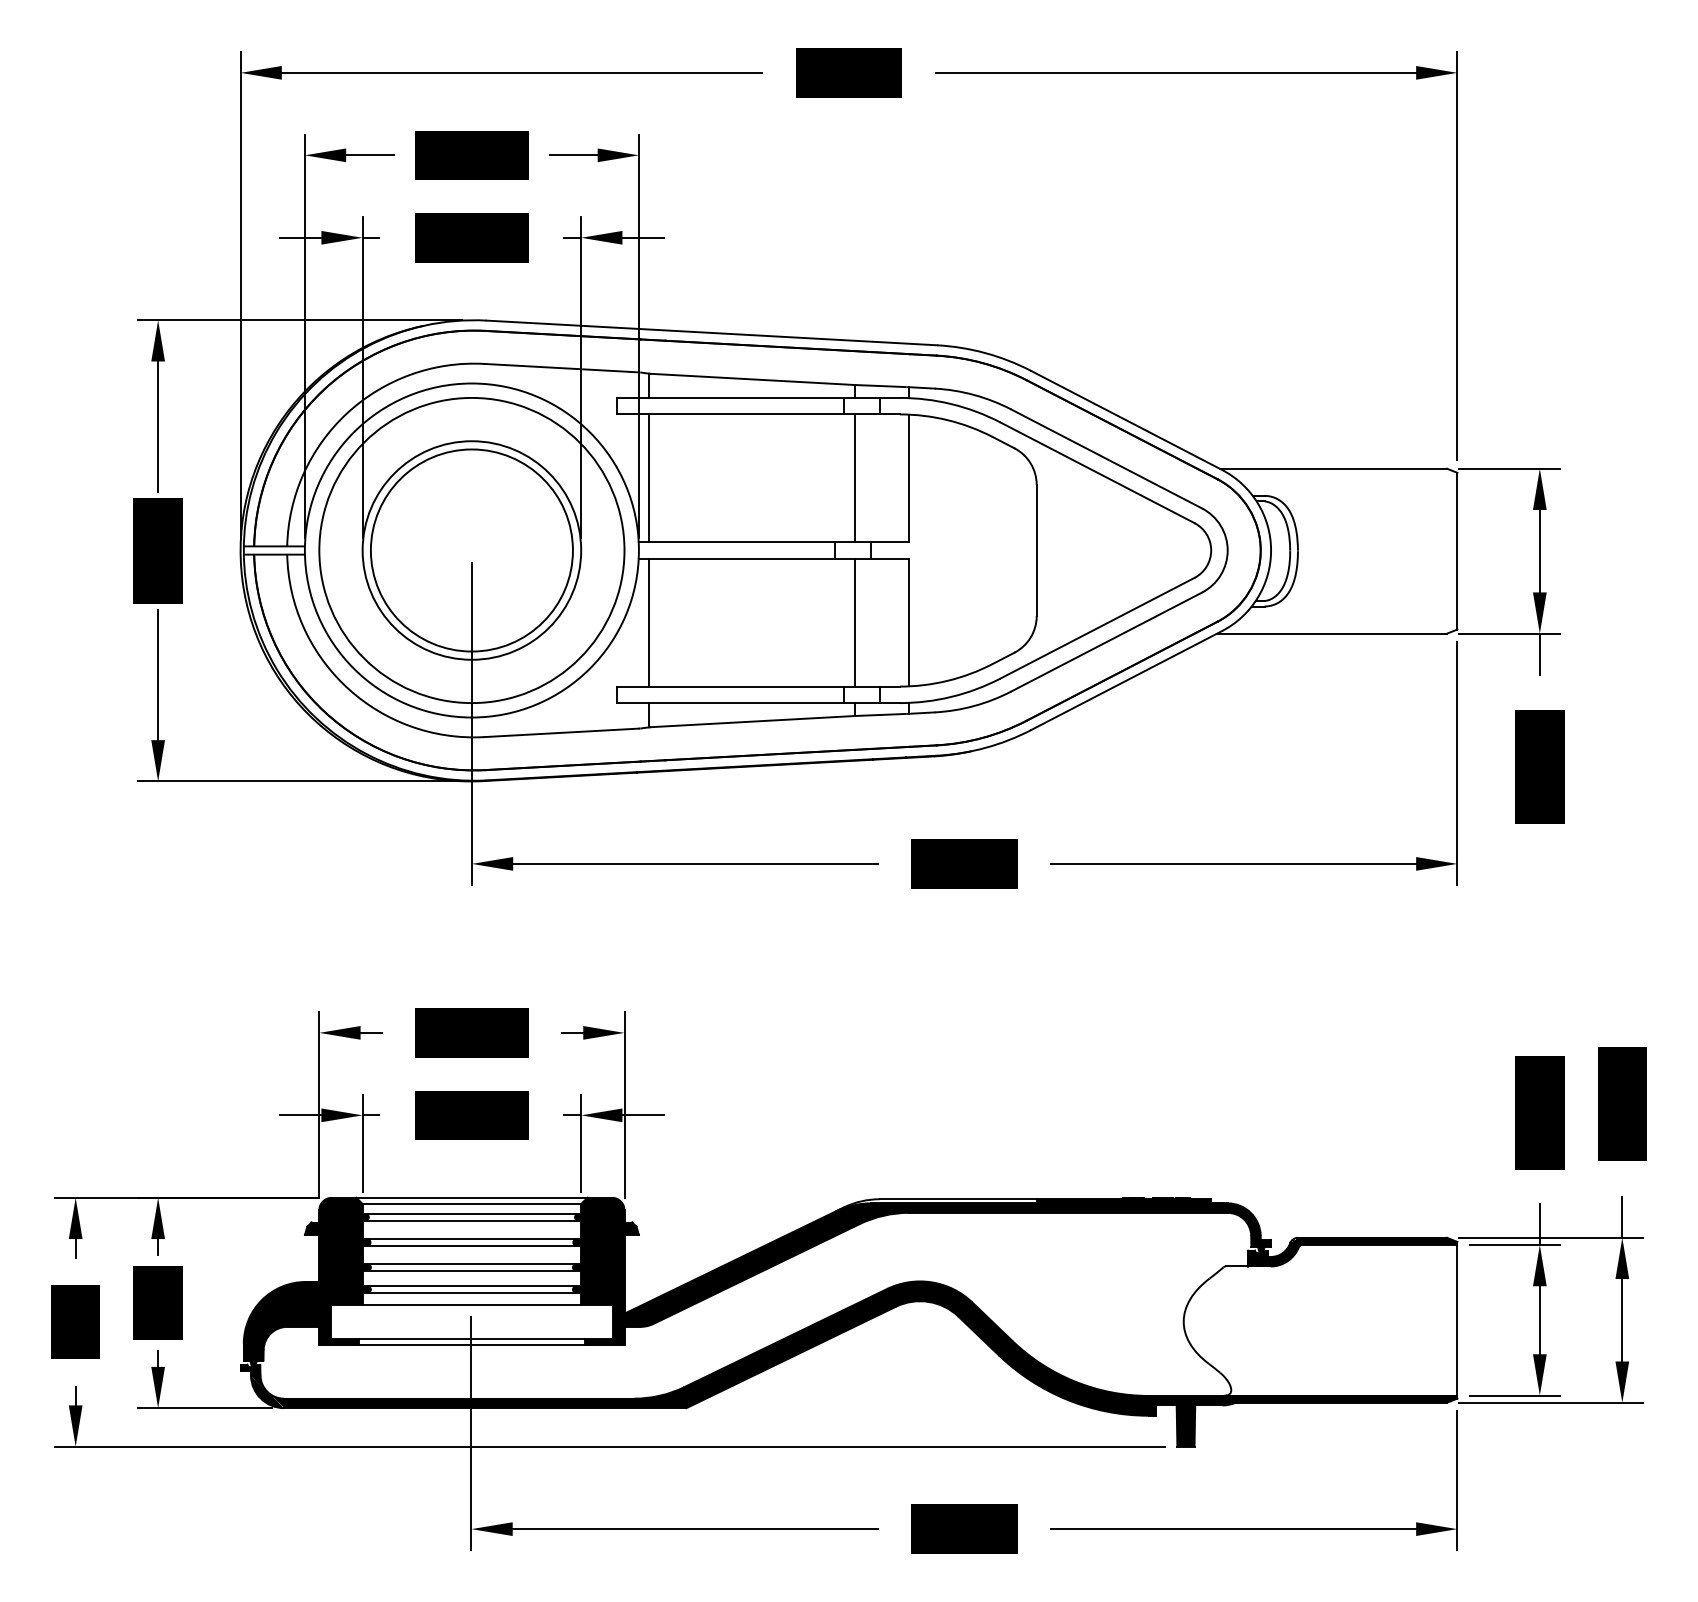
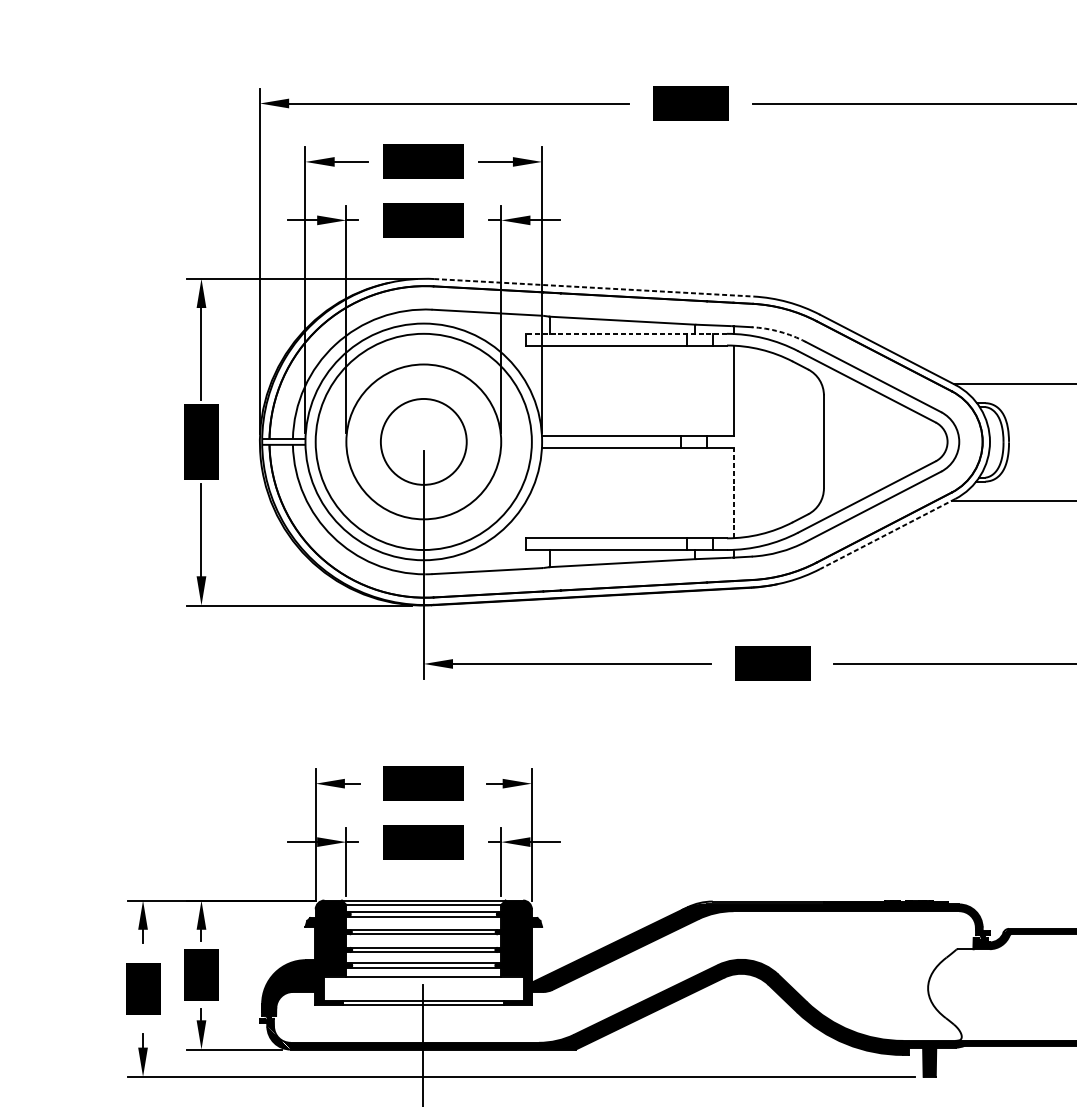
line: (711, 332) -> (593, 287), solid -> dashed
arc: (974, 395) -> (779, 332), solid -> dashed
line: (758, 397) -> (626, 333), solid -> dashed
line: (649, 478) -> (549, 390), removed
line: (855, 478) -> (695, 390), removed
circle: (471, 550) -> (423, 441), size x0.6
line: (649, 622) -> (549, 492), removed
line: (855, 622) -> (695, 492), removed
line: (909, 622) -> (733, 492), solid -> dashed
line: (1126, 680) -> (887, 534), solid -> dashed

